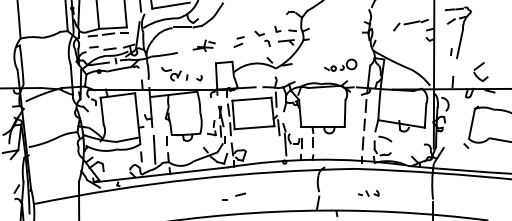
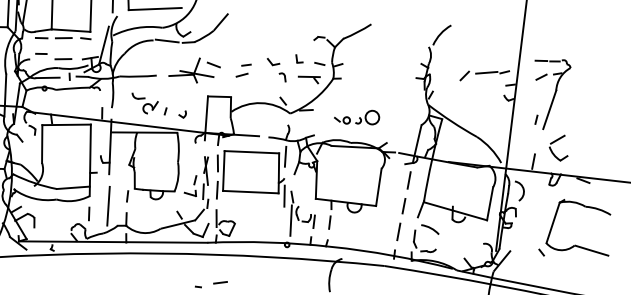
part: (203, 45) -> (193, 69), size x1.67
part: (340, 64) -> (356, 115), moved
part: (480, 71) -> (558, 146), moved

